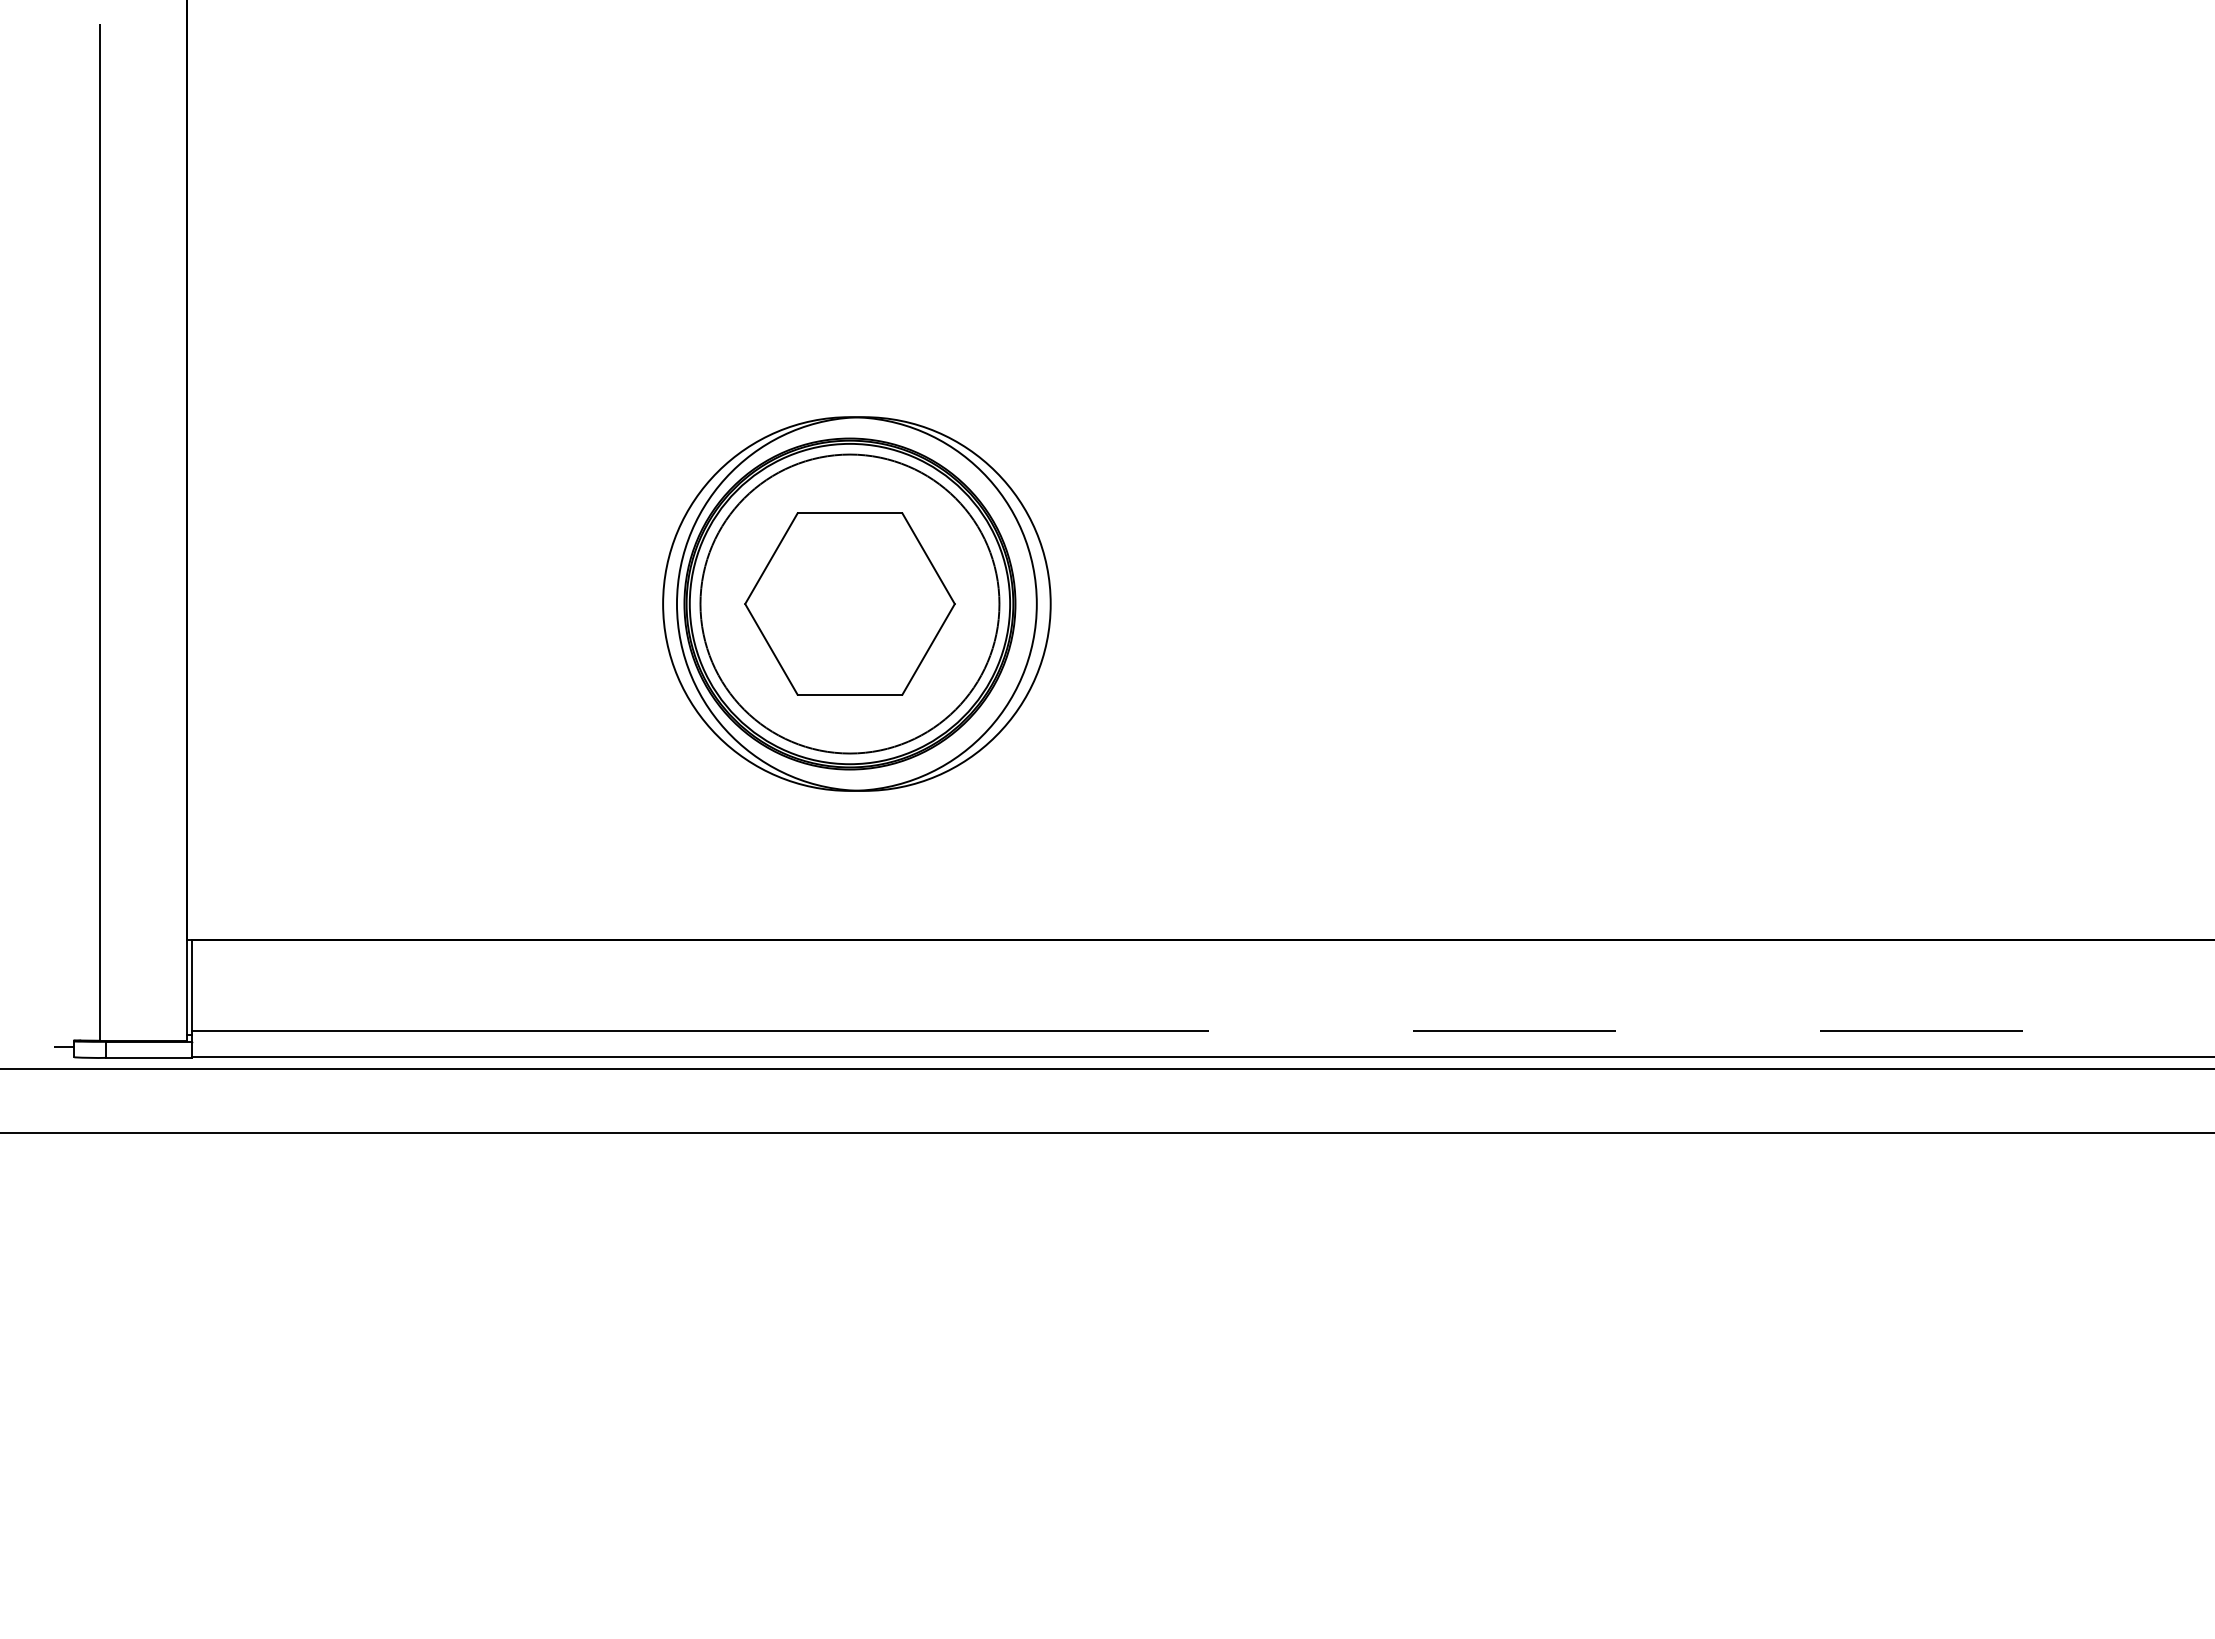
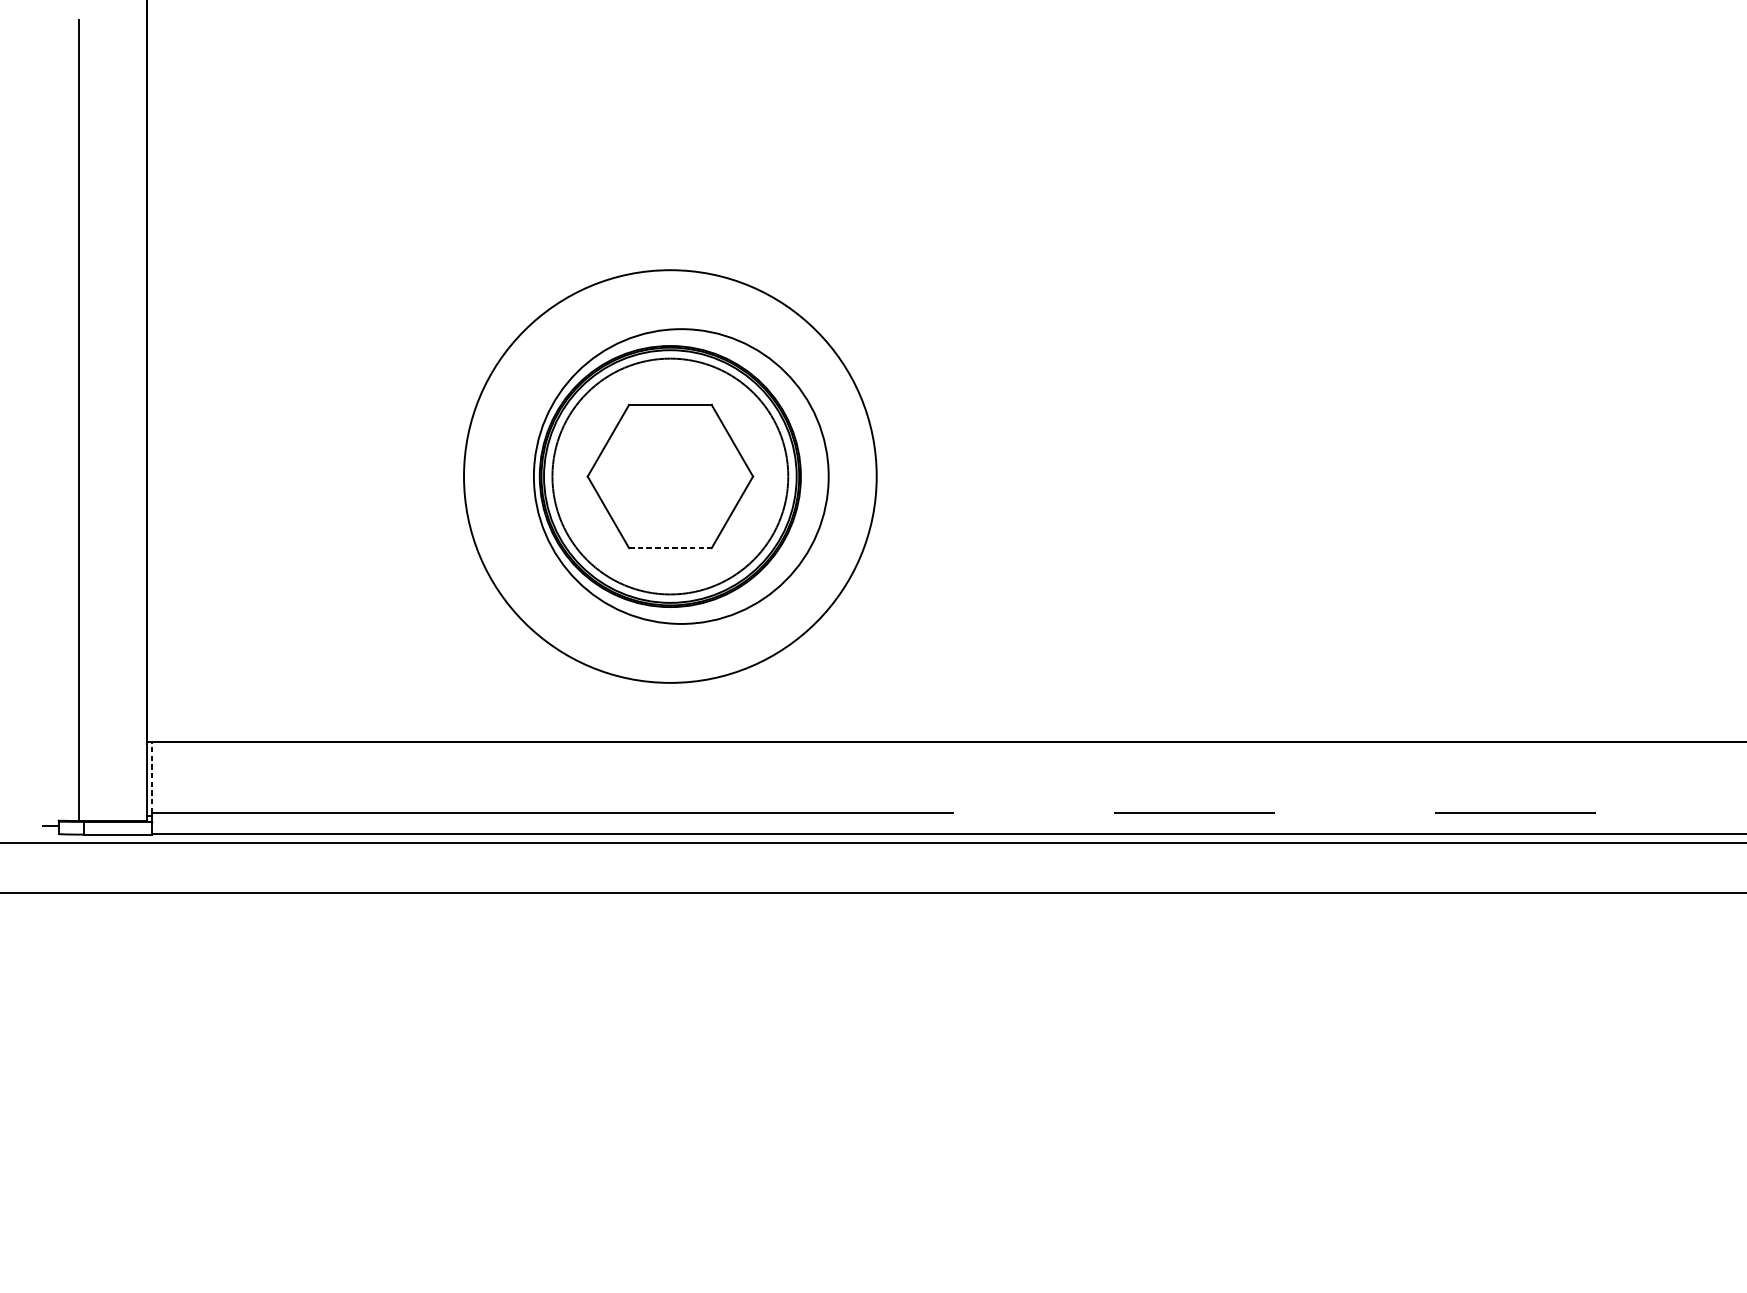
circle: (849, 603) -> (669, 476), size x1.4
line: (850, 694) -> (670, 547), solid -> dashed
line: (192, 985) -> (151, 777), solid -> dashed

